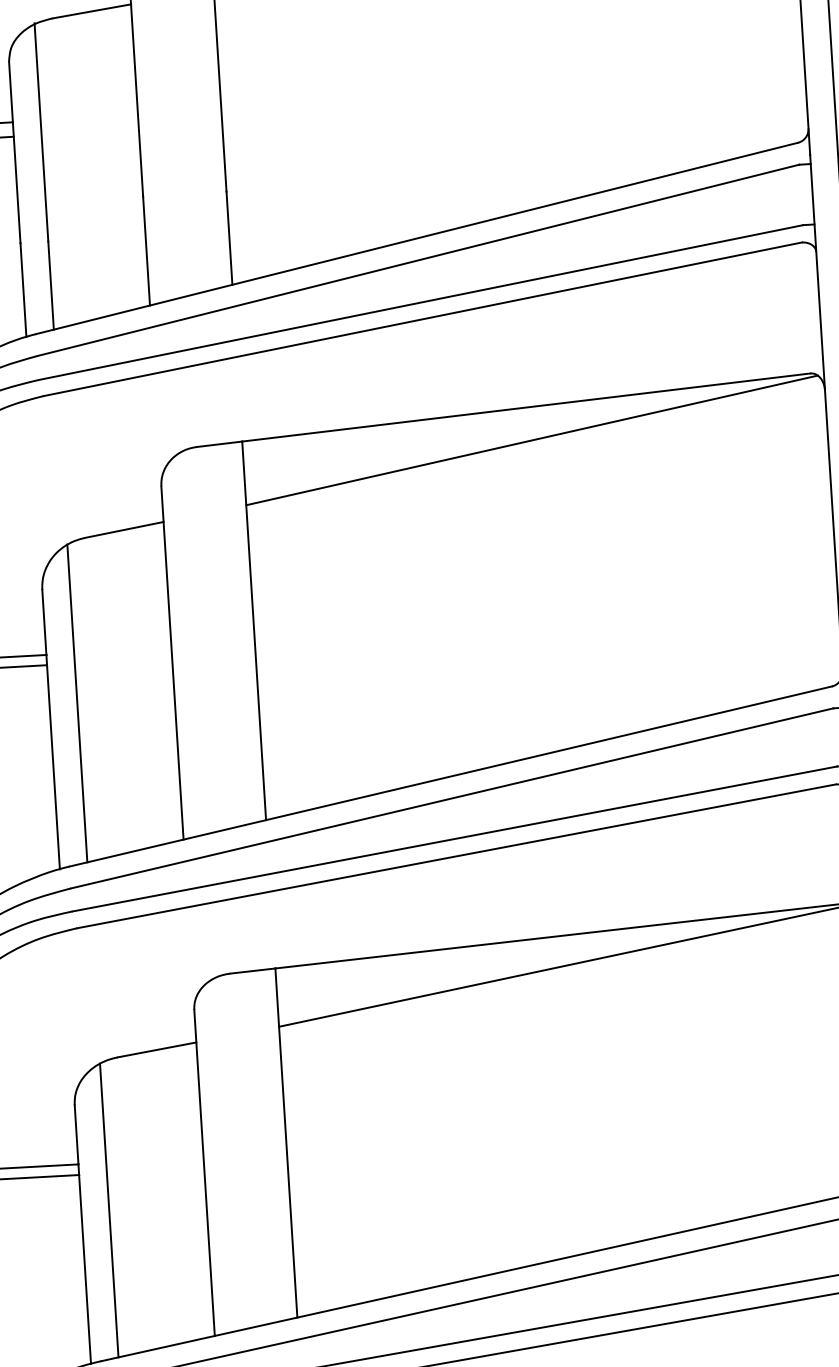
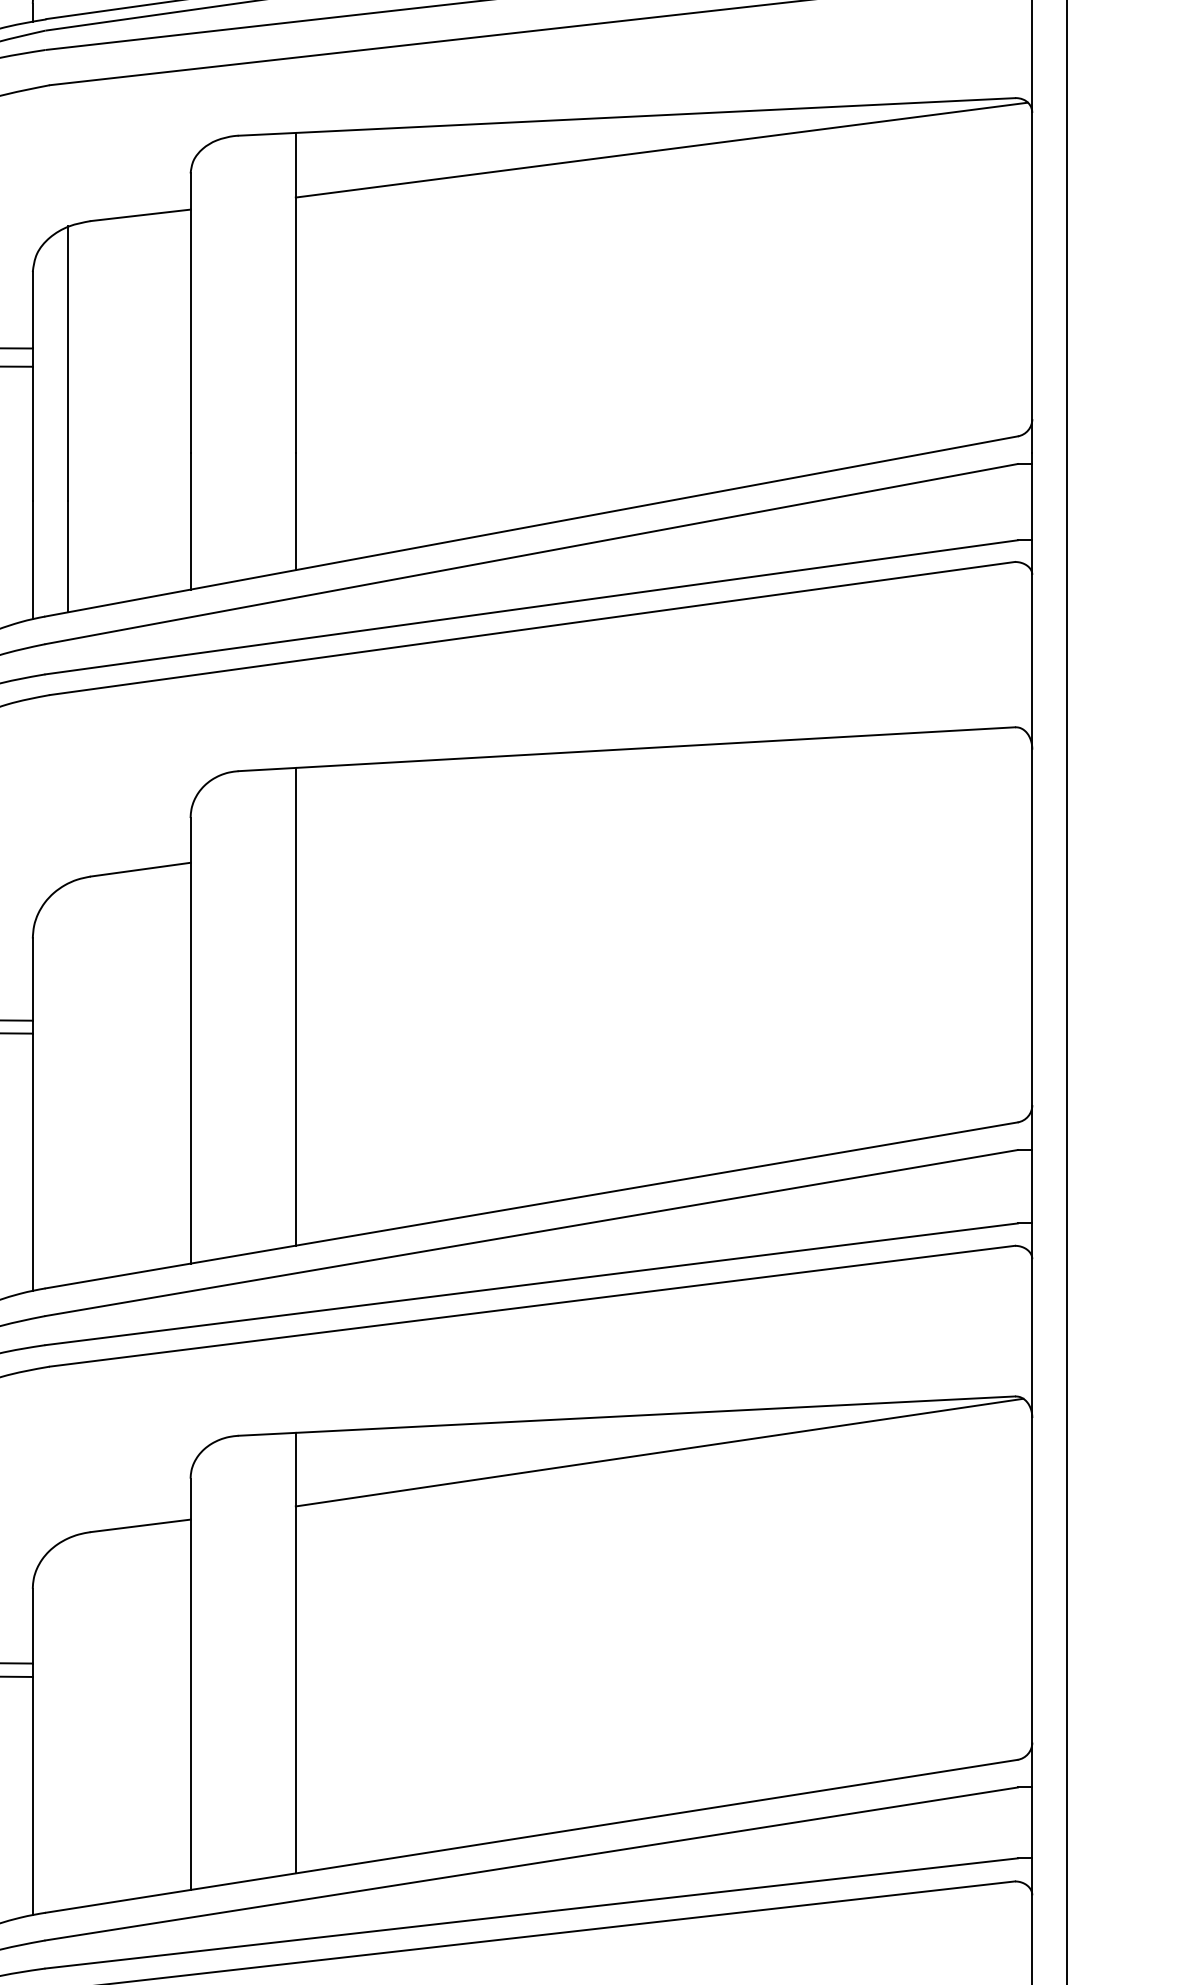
line: (531, 440) -> (659, 789), removed
line: (77, 703) -> (67, 1083), removed
line: (108, 1210) -> (67, 1723), removed

